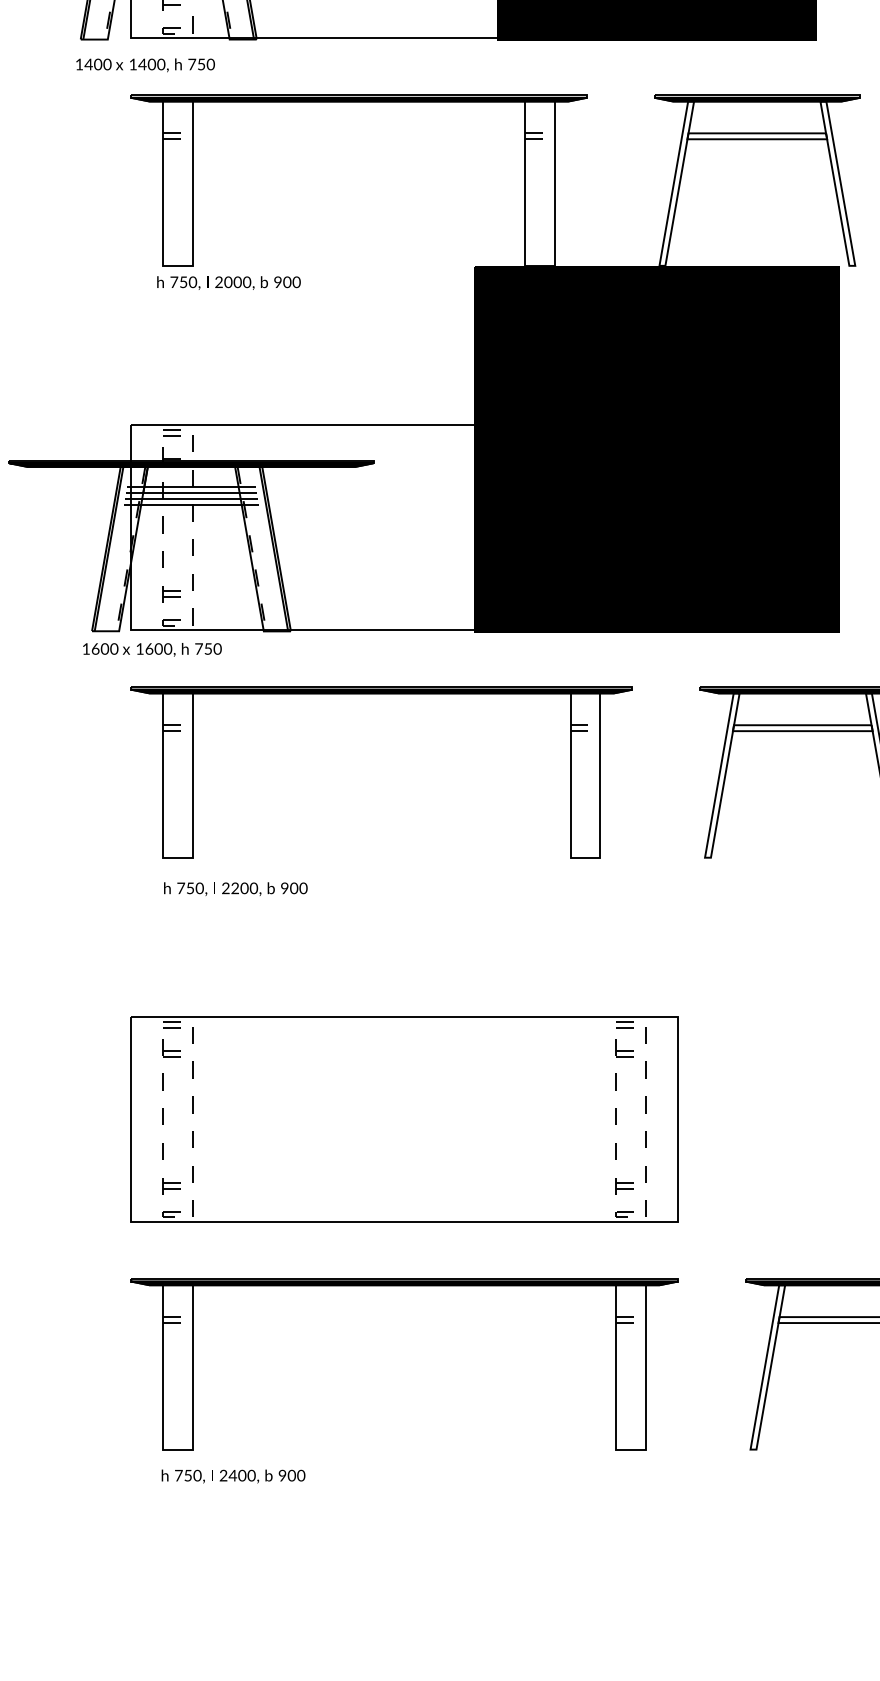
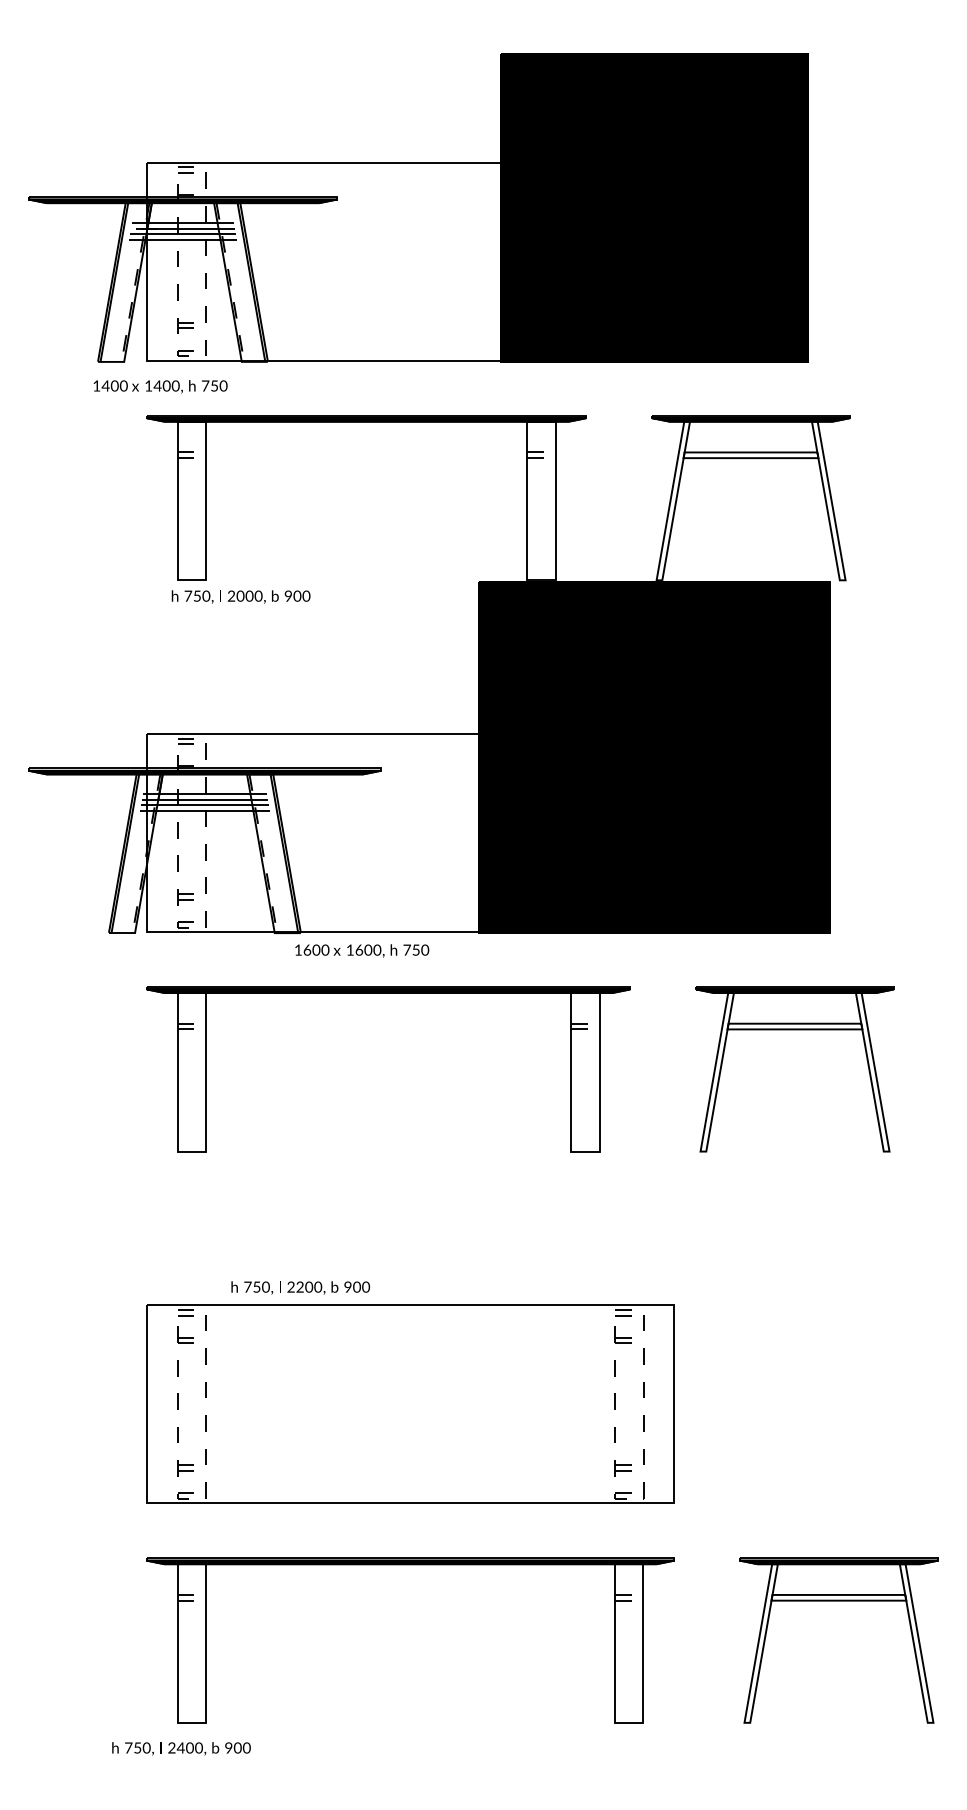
text: (152, 649) -> (362, 950), moved
text: (235, 888) -> (300, 1287), moved
text: (233, 1476) -> (181, 1748), moved

